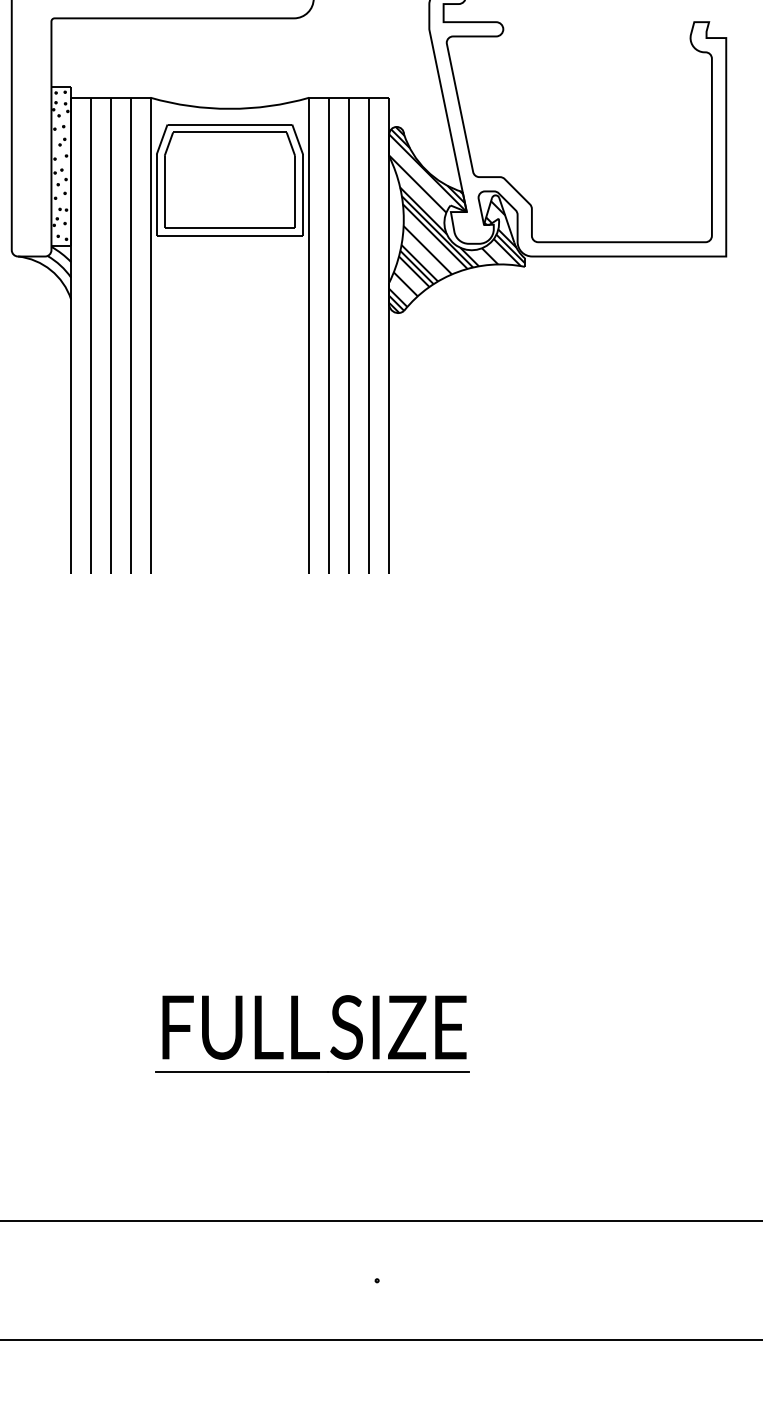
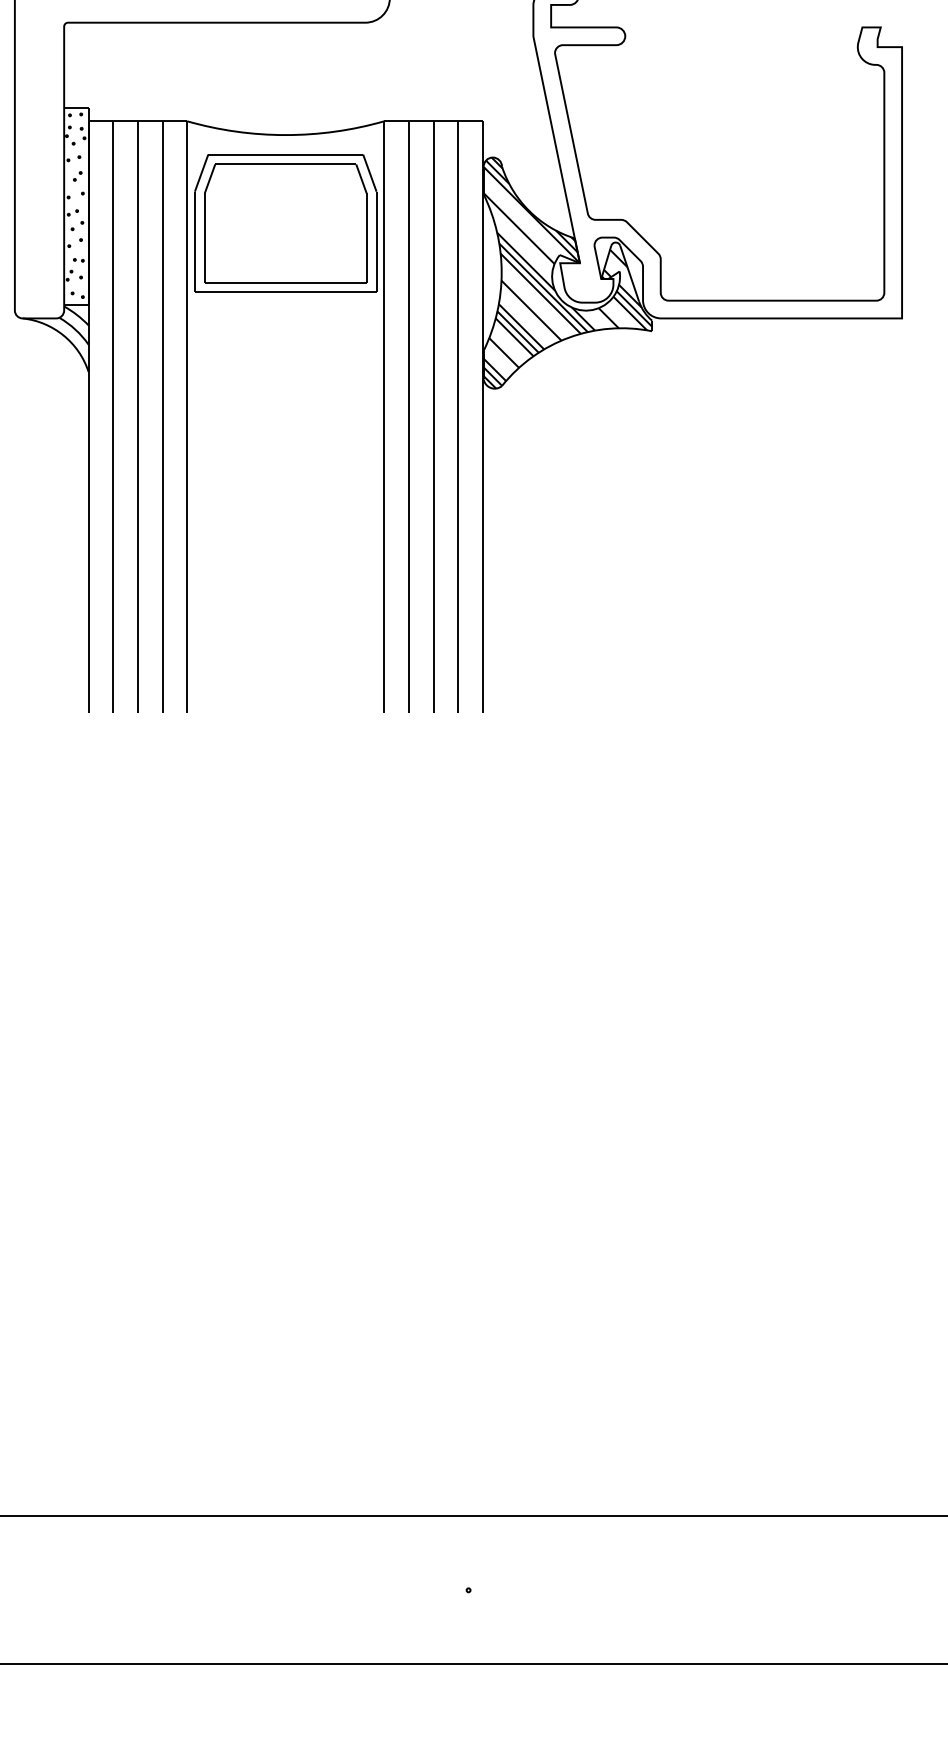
part: (298, 1033) -> (370, 1283), removed

